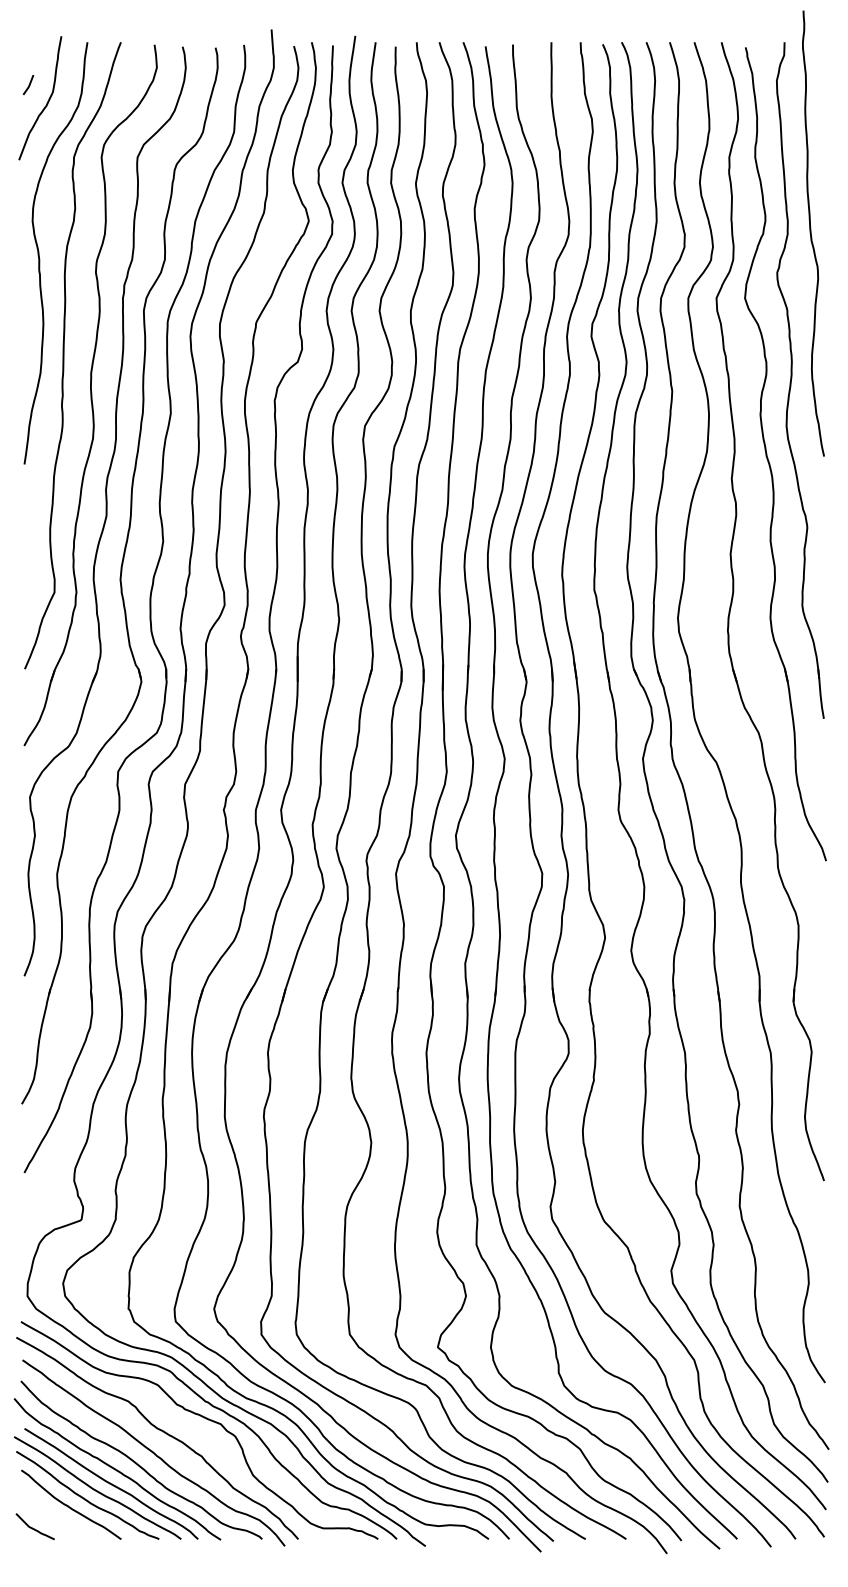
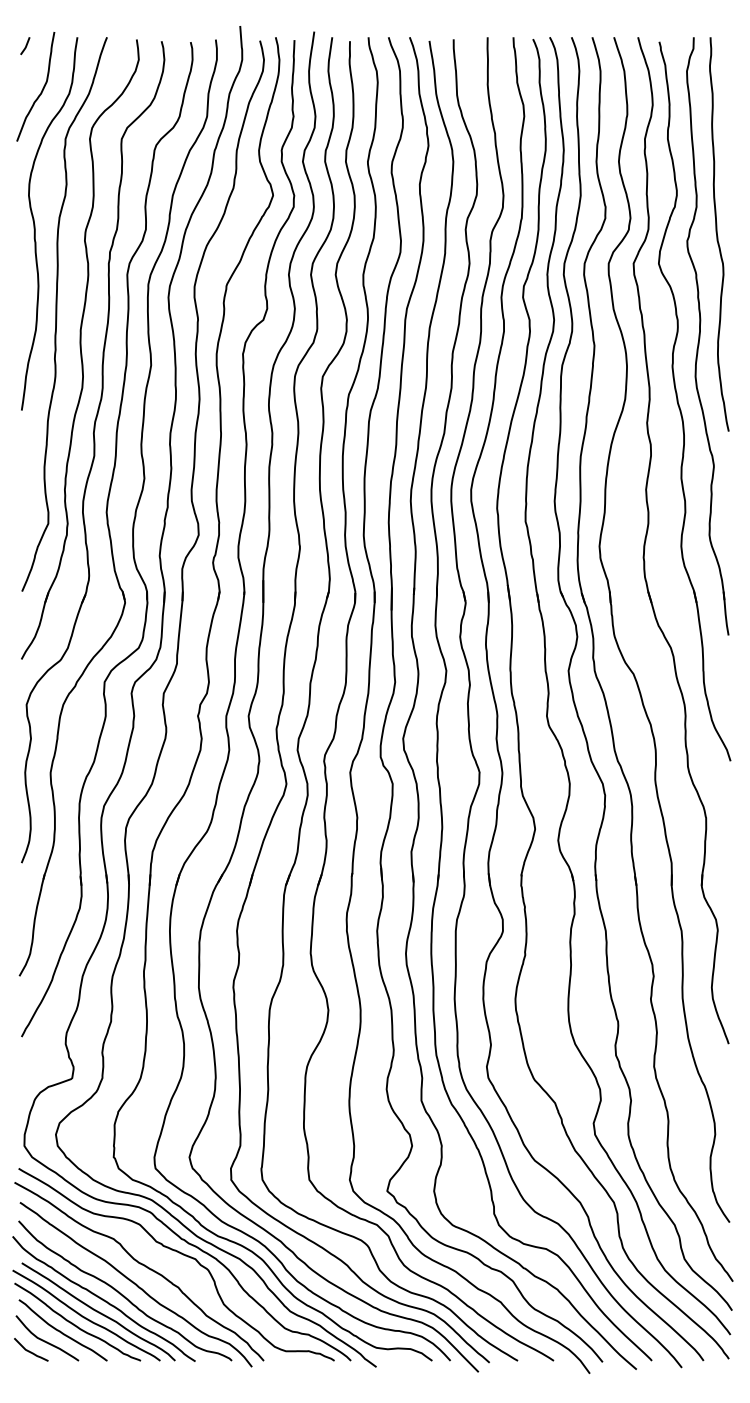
line: (28, 85) -> (25, 46), moved
curve: (811, 233) -> (717, 234), moved
curve: (51, 1516) -> (45, 1340), added

